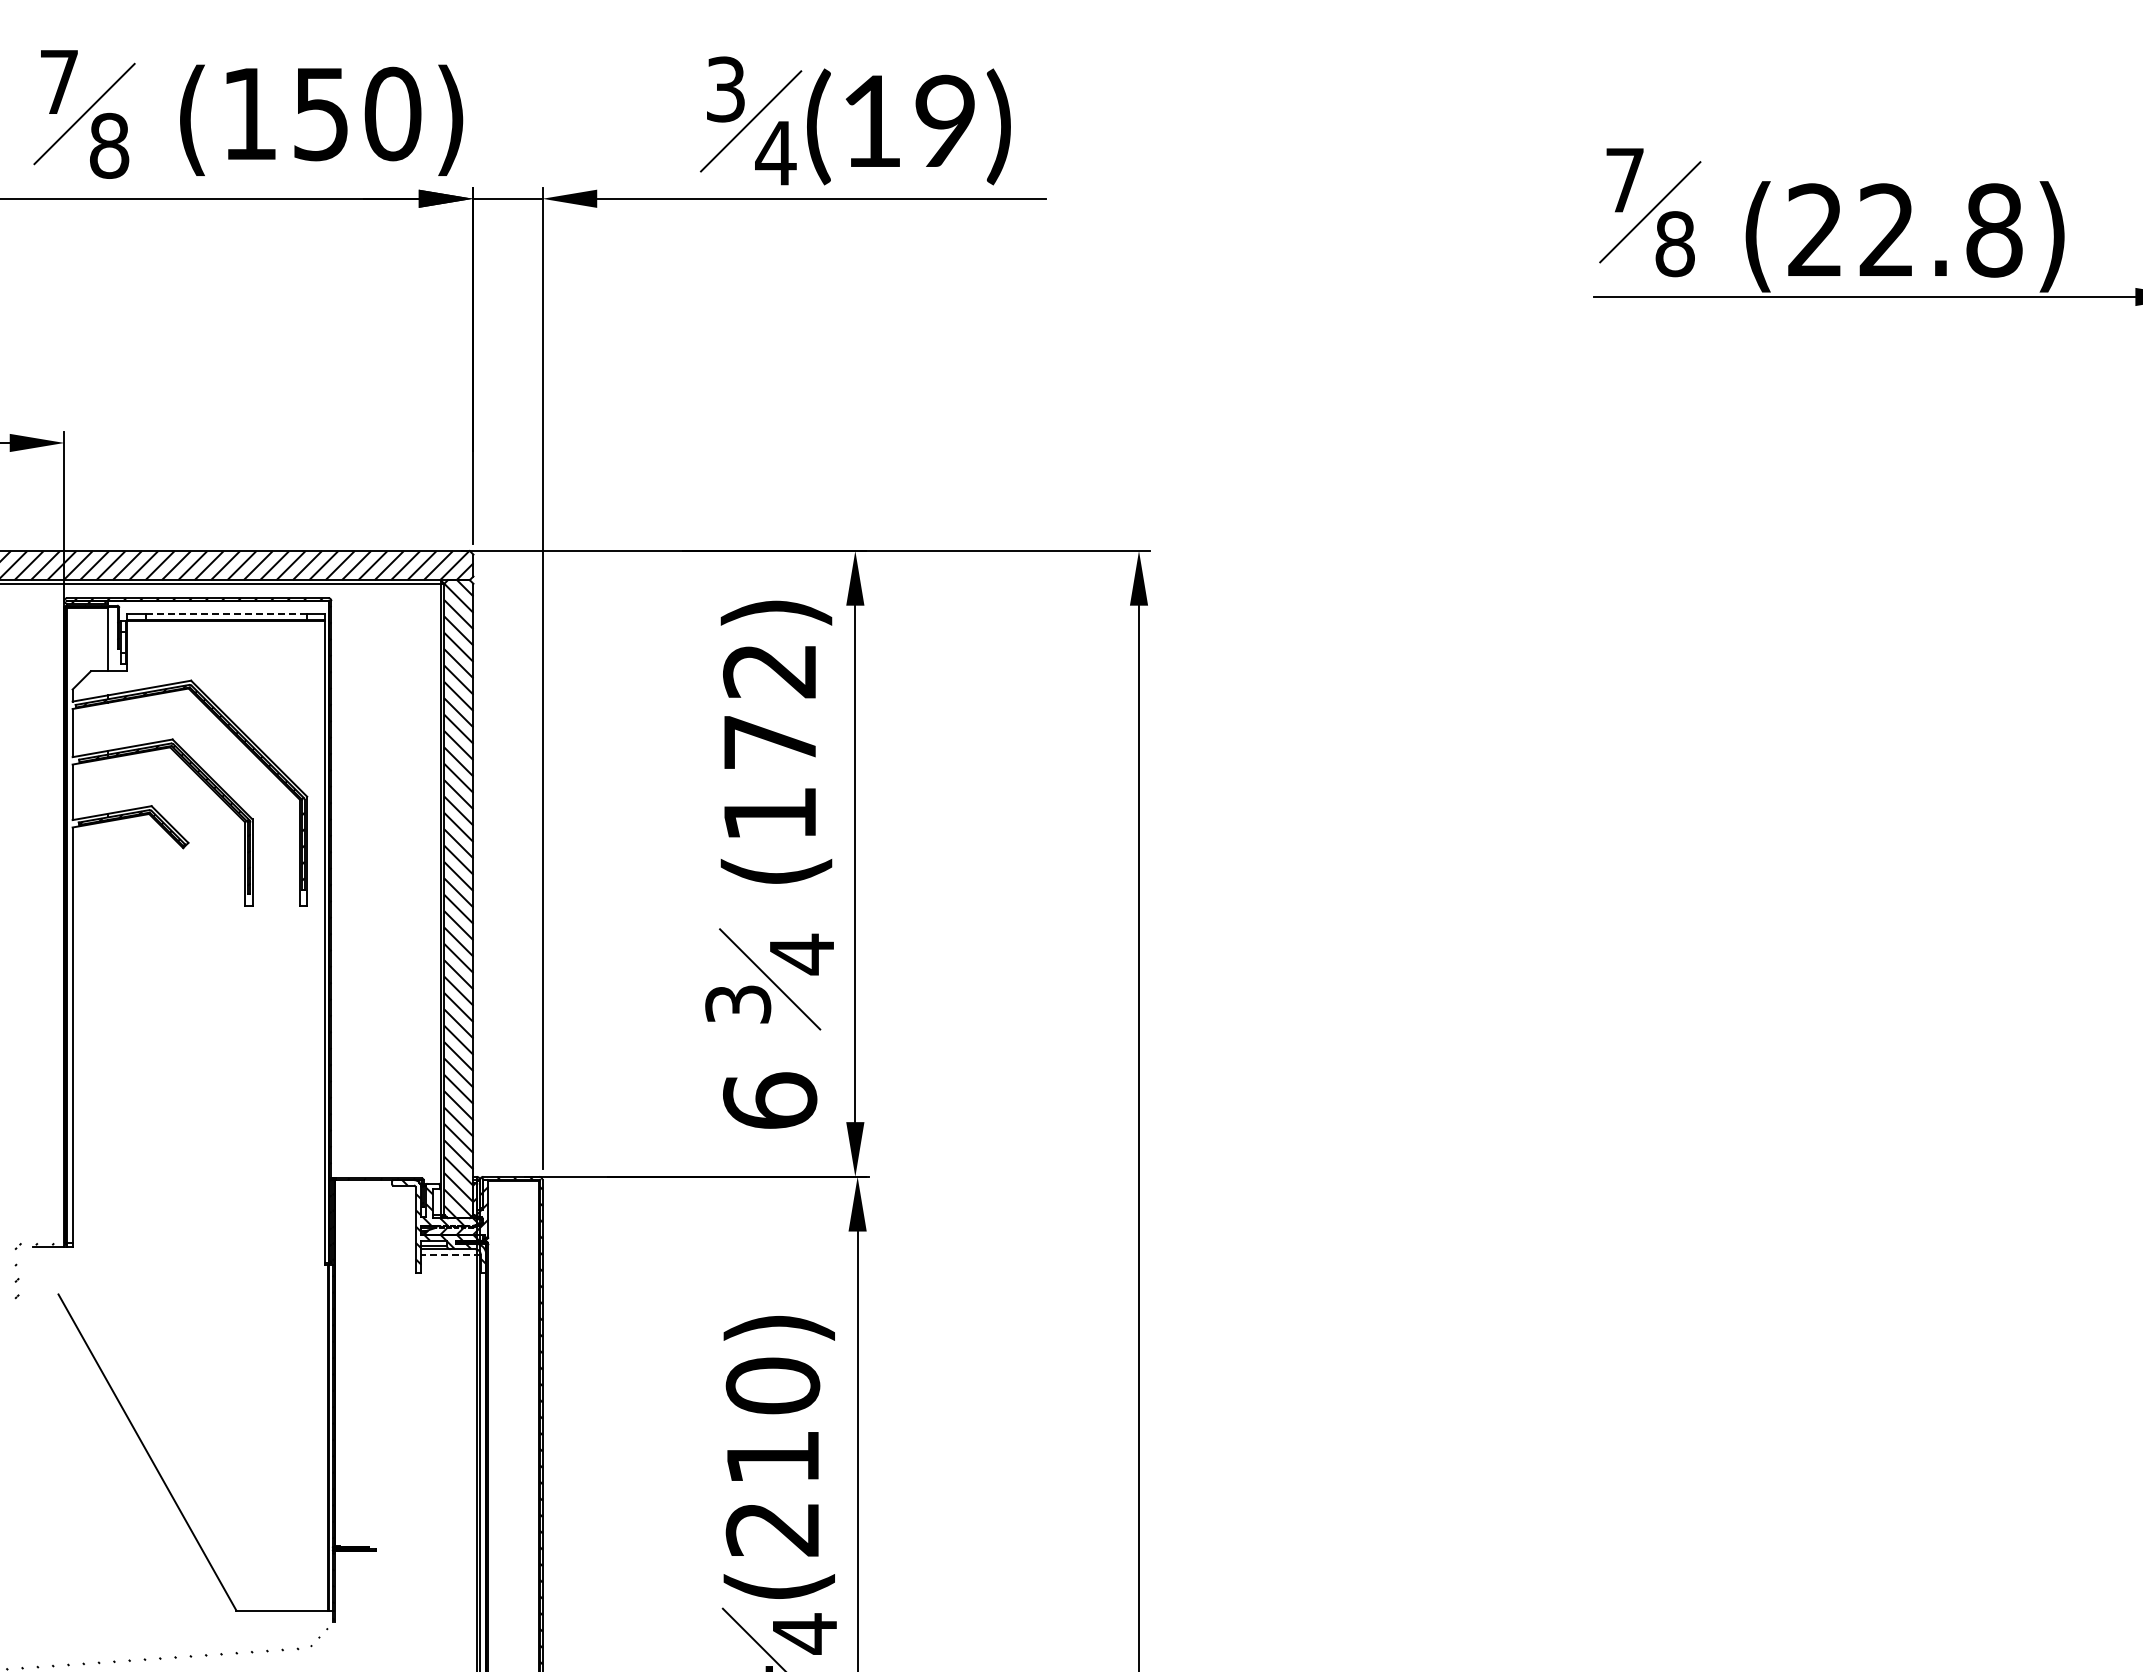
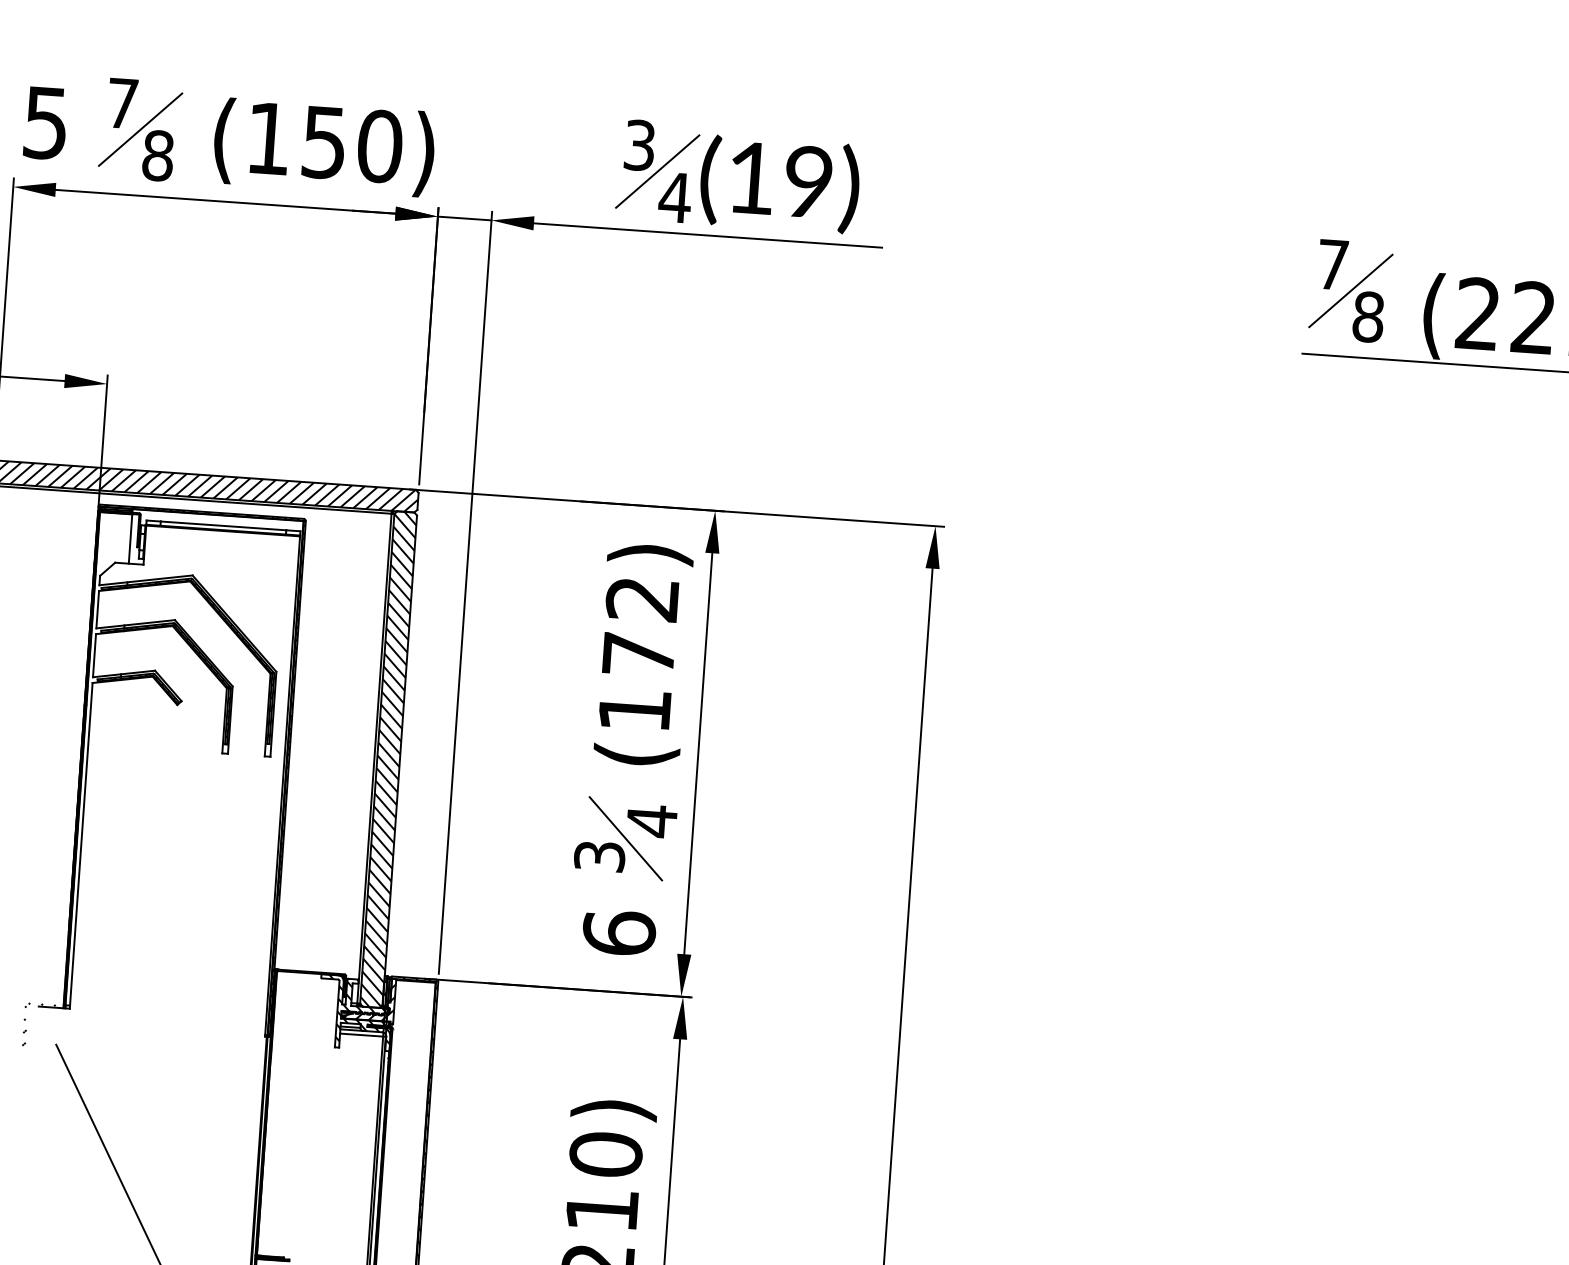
line: (226, 614) -> (223, 525), dashed -> solid
line: (451, 1254) -> (363, 1035), dashed -> solid

